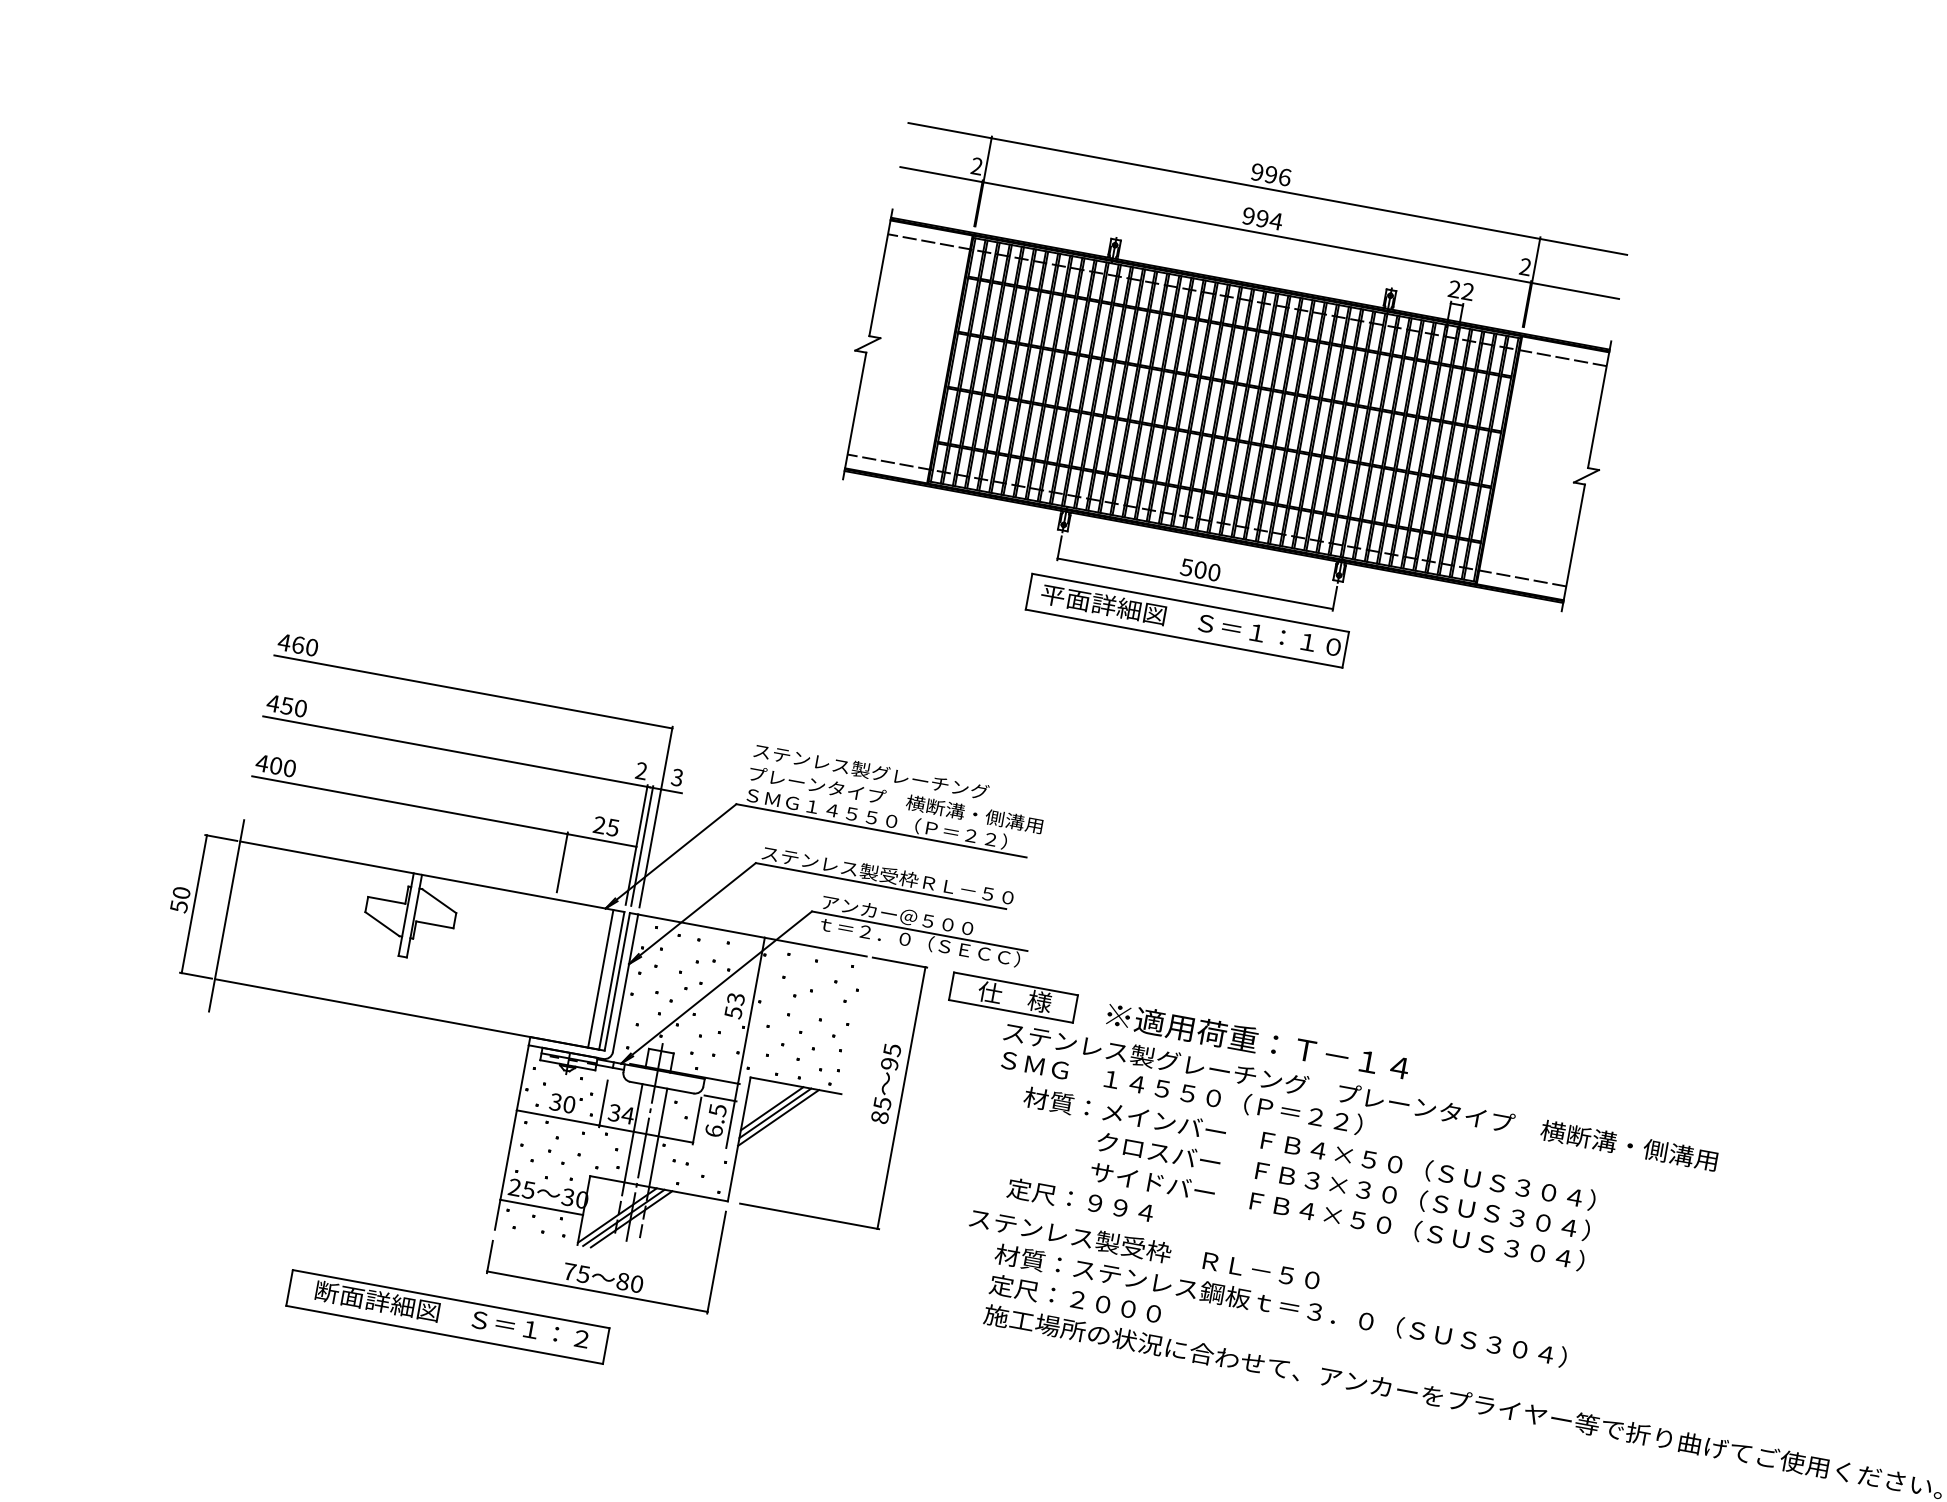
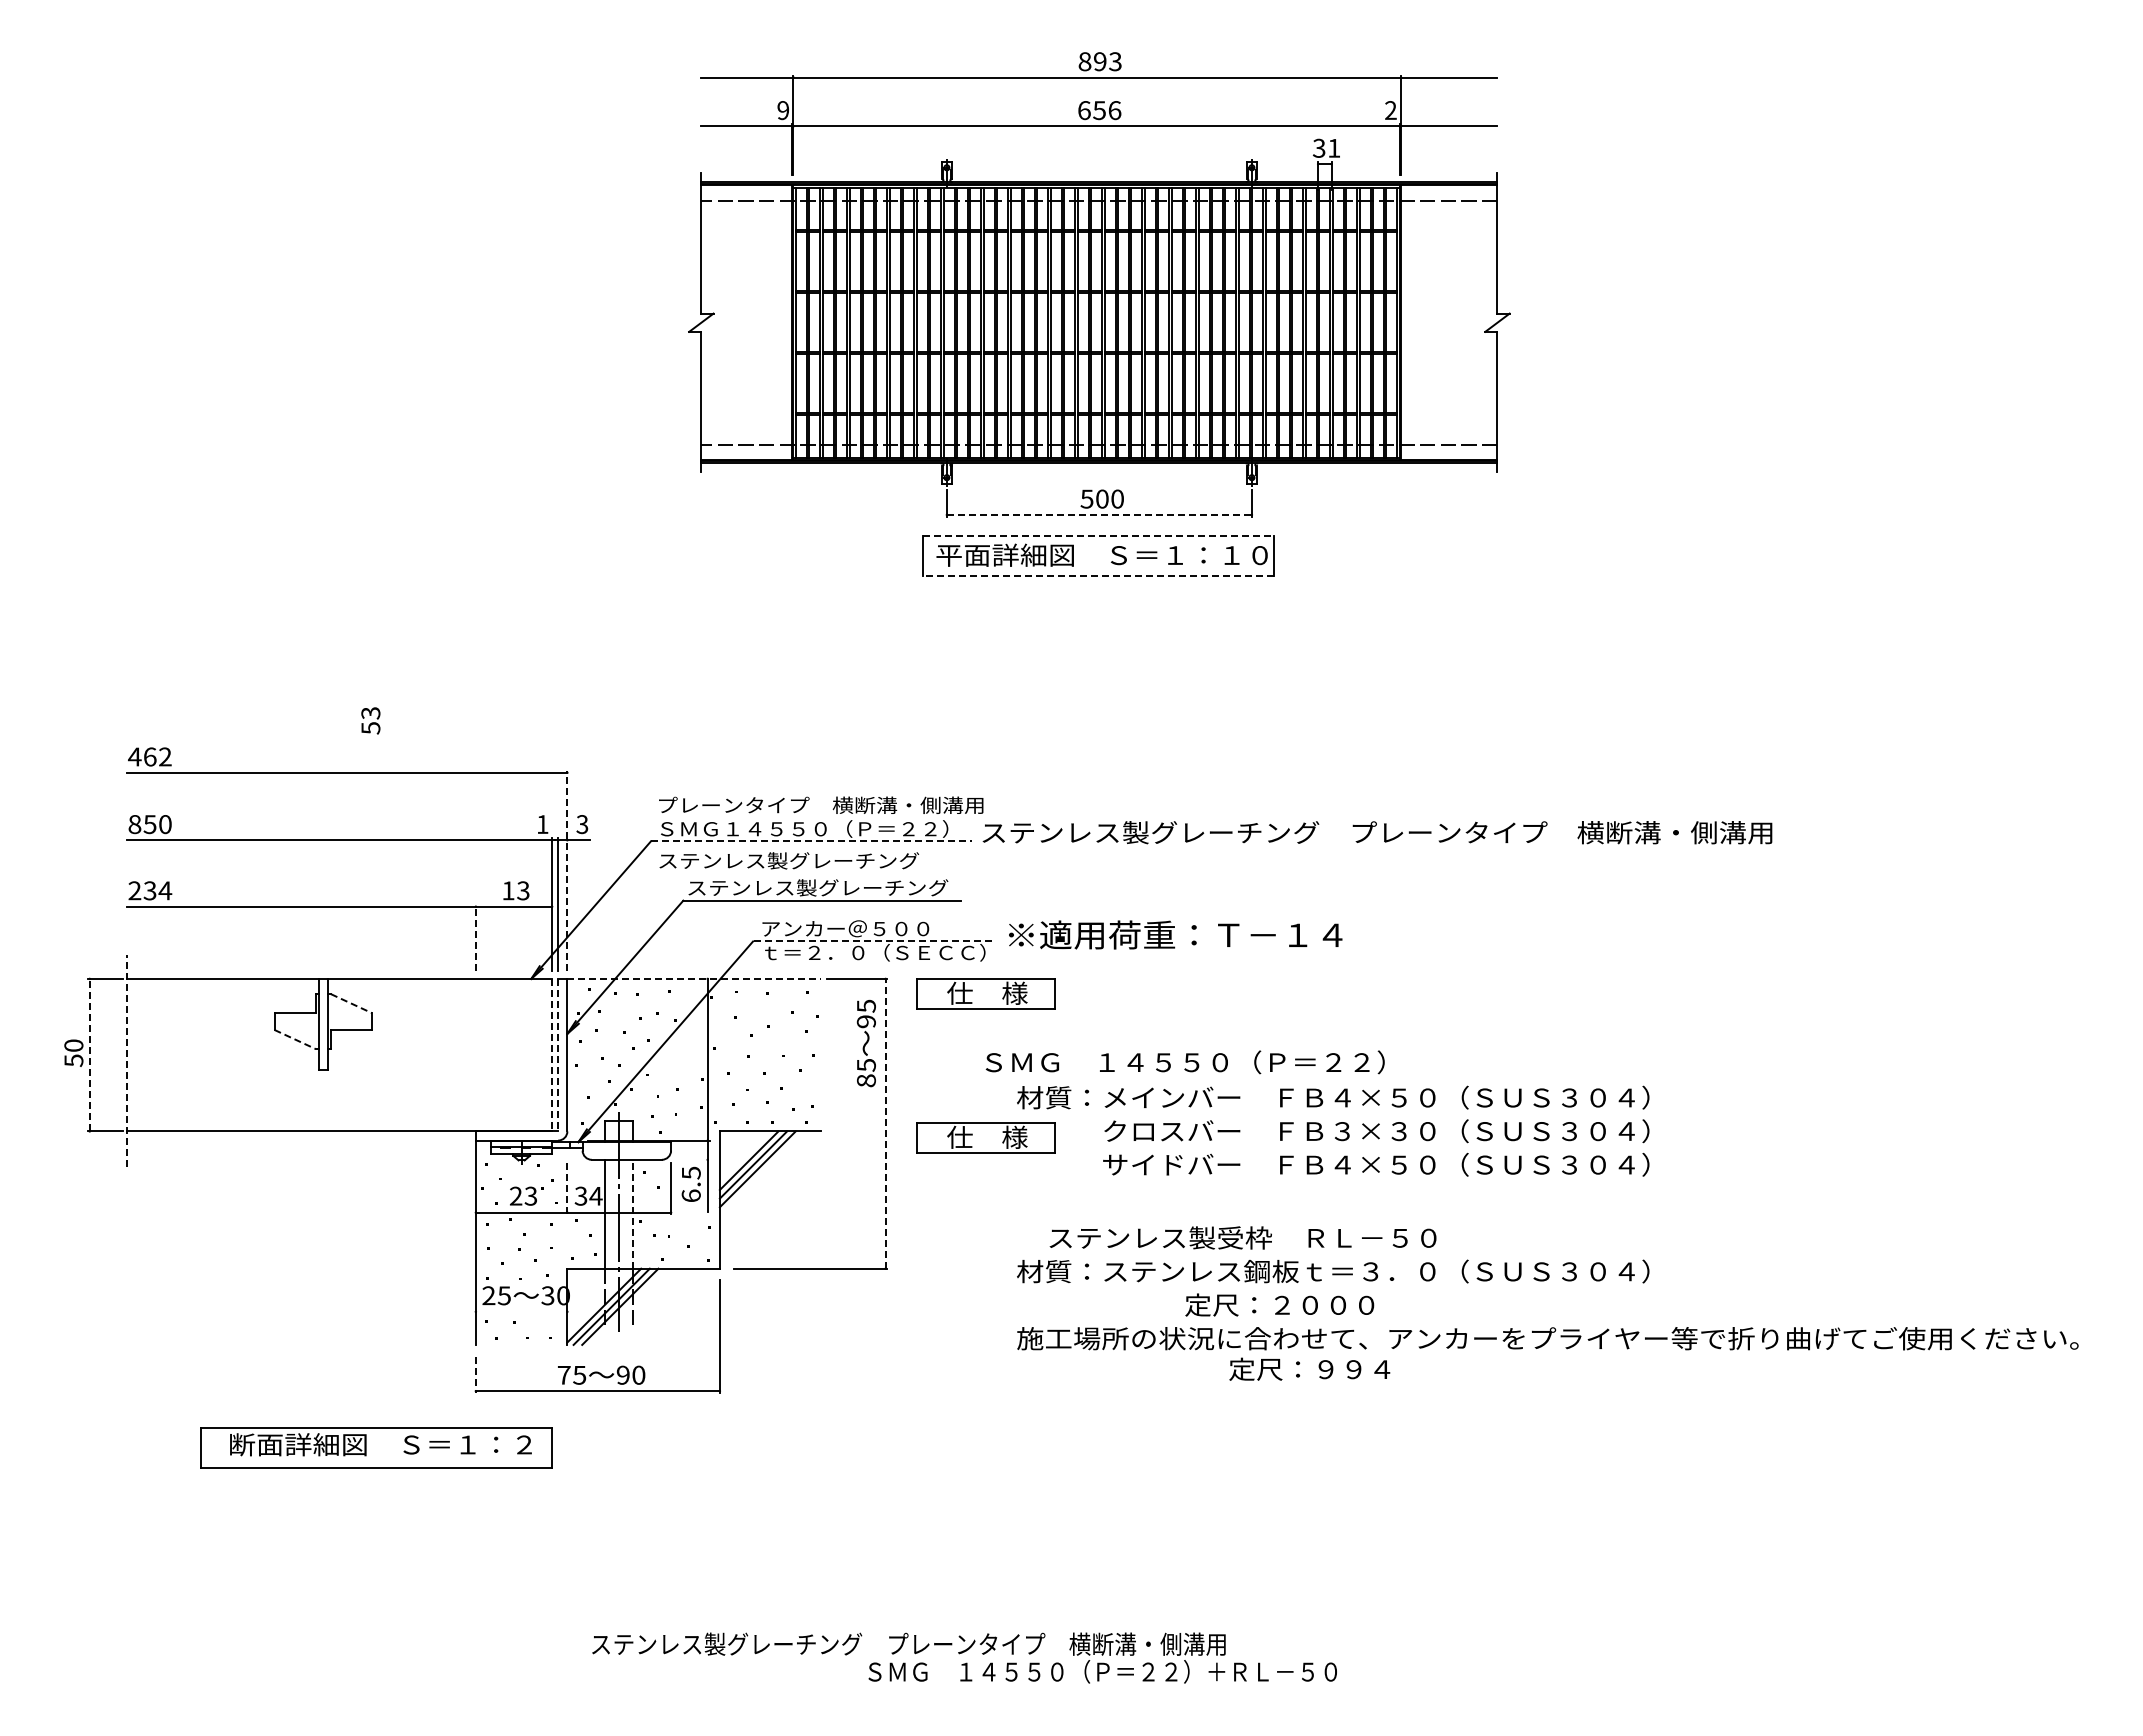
text: (977, 166) -> (783, 110), 2 -> 9
text: (1270, 174) -> (1099, 61), 996 -> 893
text: (1262, 218) -> (1099, 110), 994 -> 656
text: (1461, 289) -> (1326, 147), 22 -> 31
line: (1195, 583) -> (1099, 514), solid -> dashed
line: (1190, 603) -> (1098, 536), solid -> dashed
line: (1183, 638) -> (1097, 575), solid -> dashed
text: (312, 647) -> (165, 756), 460 -> 462
text: (272, 703) -> (134, 824), 450 -> 850
text: (276, 765) -> (150, 890), 400 -> 234
text: (641, 771) -> (542, 824), 2 -> 1
text: (870, 771) -> (788, 860), moved
line: (656, 816) -> (567, 870), solid -> dashed
text: (605, 826) -> (515, 890), 25 -> 13
line: (881, 830) -> (811, 841), solid -> dashed
line: (562, 861) -> (475, 937), solid -> dashed
text: (946, 885) -> (892, 887), ステンレス製受枠ＲＬ－５０ -> ステンレス製グレーチング
line: (439, 900) -> (351, 1003), solid -> dashed
line: (194, 903) -> (89, 1054), solid -> dashed
line: (226, 916) -> (126, 1061), solid -> dashed
line: (382, 924) -> (295, 1039), solid -> dashed
line: (918, 931) -> (871, 941), solid -> dashed
line: (752, 935) -> (693, 978), solid -> dashed
line: (600, 978) -> (539, 1054), removed
line: (612, 981) -> (552, 1055), solid -> dashed
line: (617, 982) -> (558, 1055), solid -> dashed
text: (734, 1005) -> (370, 720), moved
text: (1258, 1040) -> (1175, 934), moved
text: (885, 1083) -> (865, 1043), moved
text: (1360, 1096) -> (1377, 832), moved
line: (901, 1097) -> (885, 1123), solid -> dashed
line: (720, 1098) -> (691, 1159), removed
text: (562, 1102) -> (523, 1195), 30 -> 23
line: (603, 1103) -> (567, 1188), solid -> dashed
part: (989, 1126) -> (985, 1137), added
line: (658, 1137) -> (632, 1213), solid -> dashed
text: (1080, 1199) -> (1309, 1368), moved
line: (541, 1207) -> (521, 1311), removed
text: (1144, 1248) -> (1242, 1237), moved
line: (489, 1257) -> (475, 1375), solid -> dashed
text: (622, 1280) -> (622, 1374), 80 -> 90
text: (1075, 1298) -> (1279, 1304), moved
part: (447, 1316) -> (376, 1447), moved

